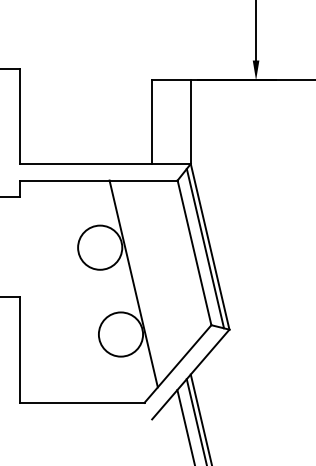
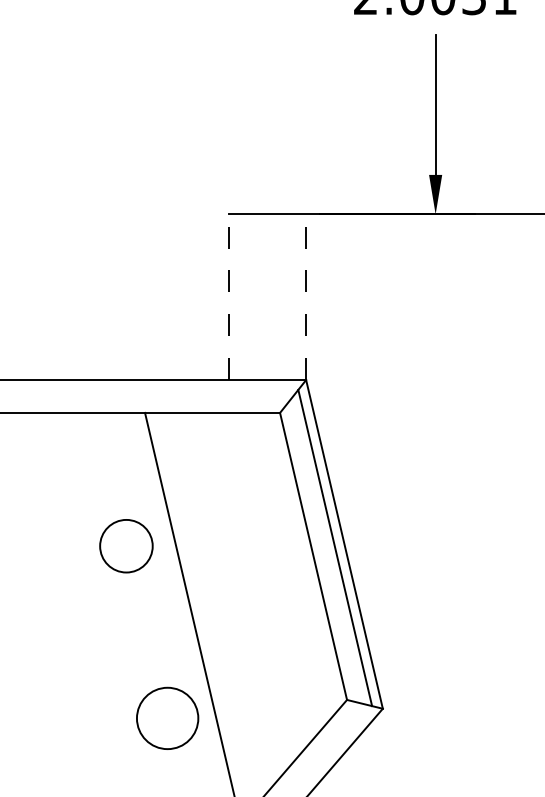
line: (152, 122) -> (230, 297), solid -> dashed
line: (190, 122) -> (305, 297), solid -> dashed
circle: (100, 247) -> (127, 545), size x0.6
circle: (120, 334) -> (166, 718), size x0.7

